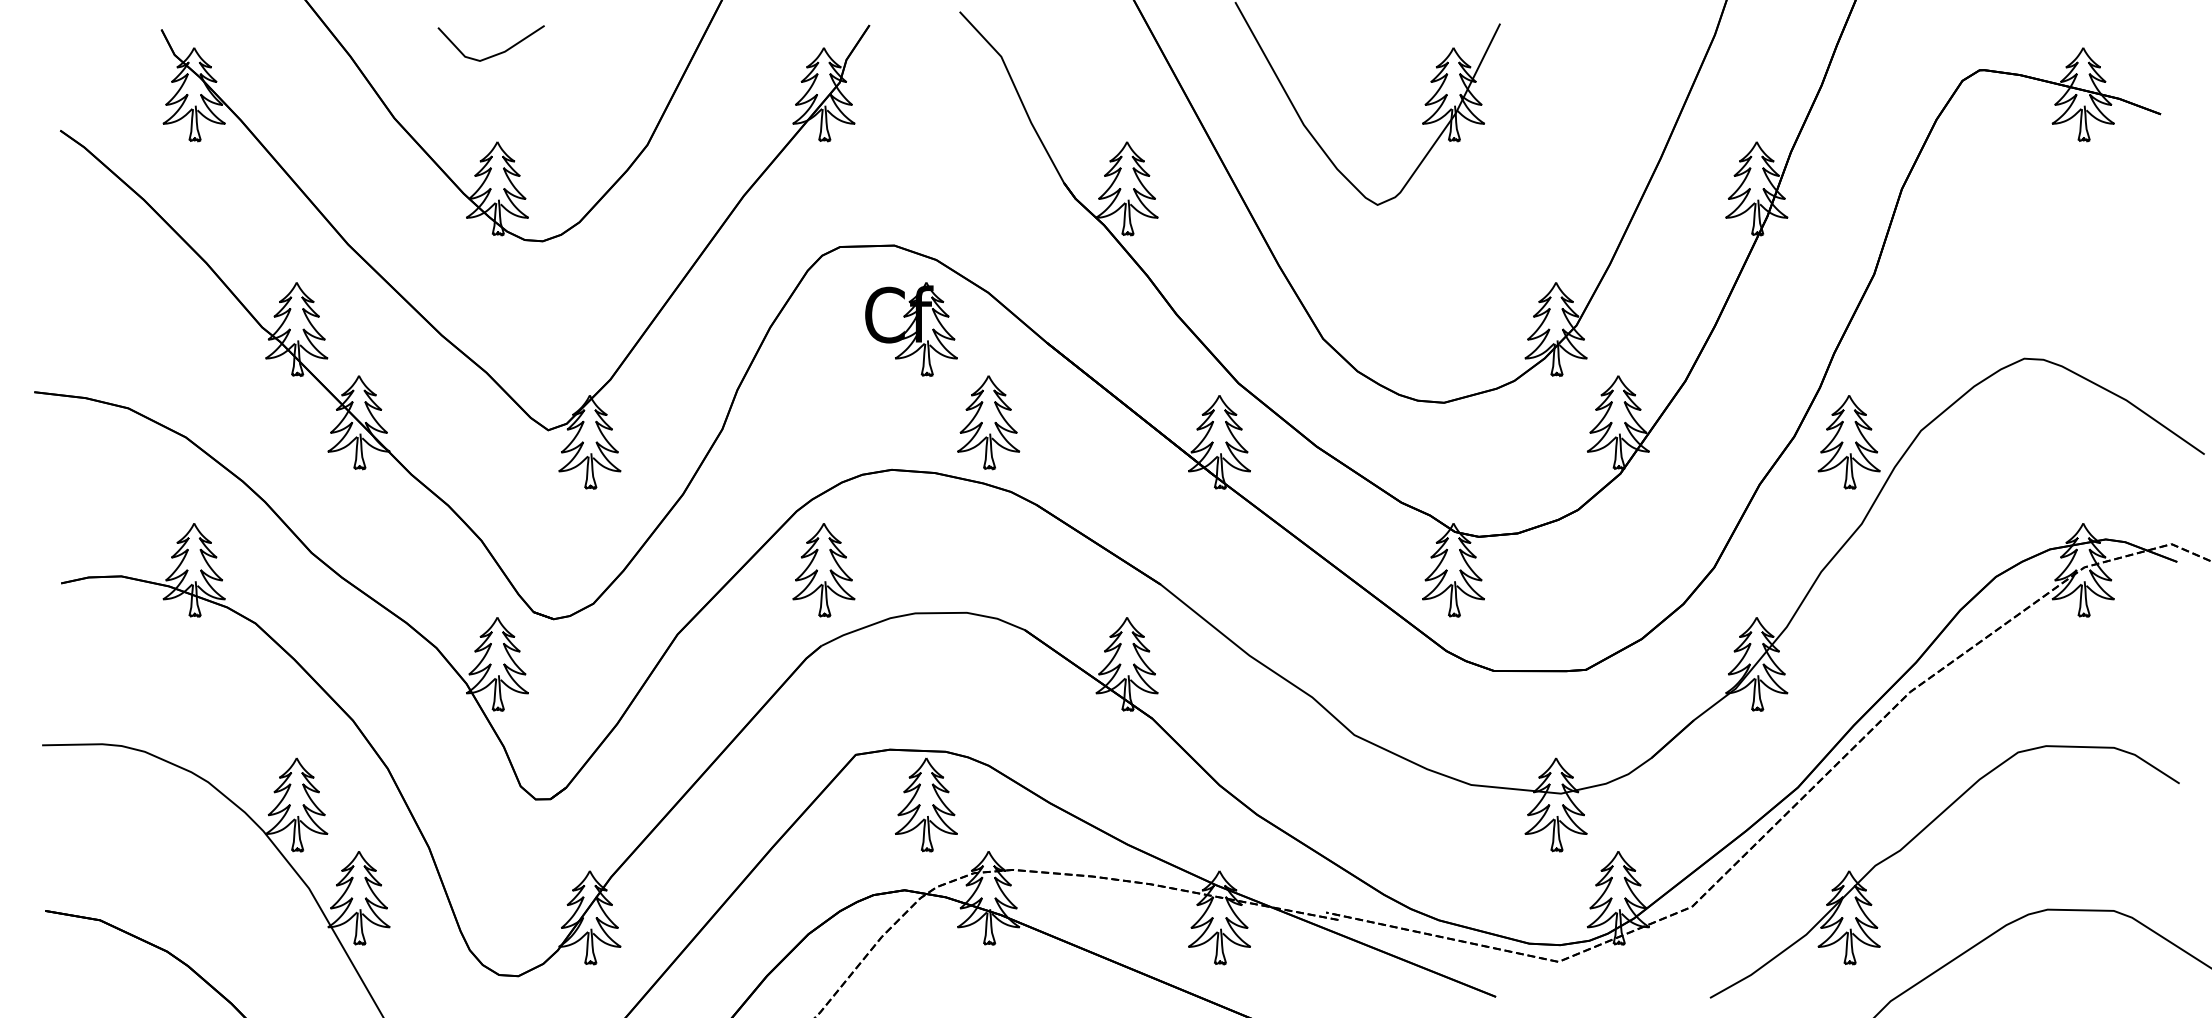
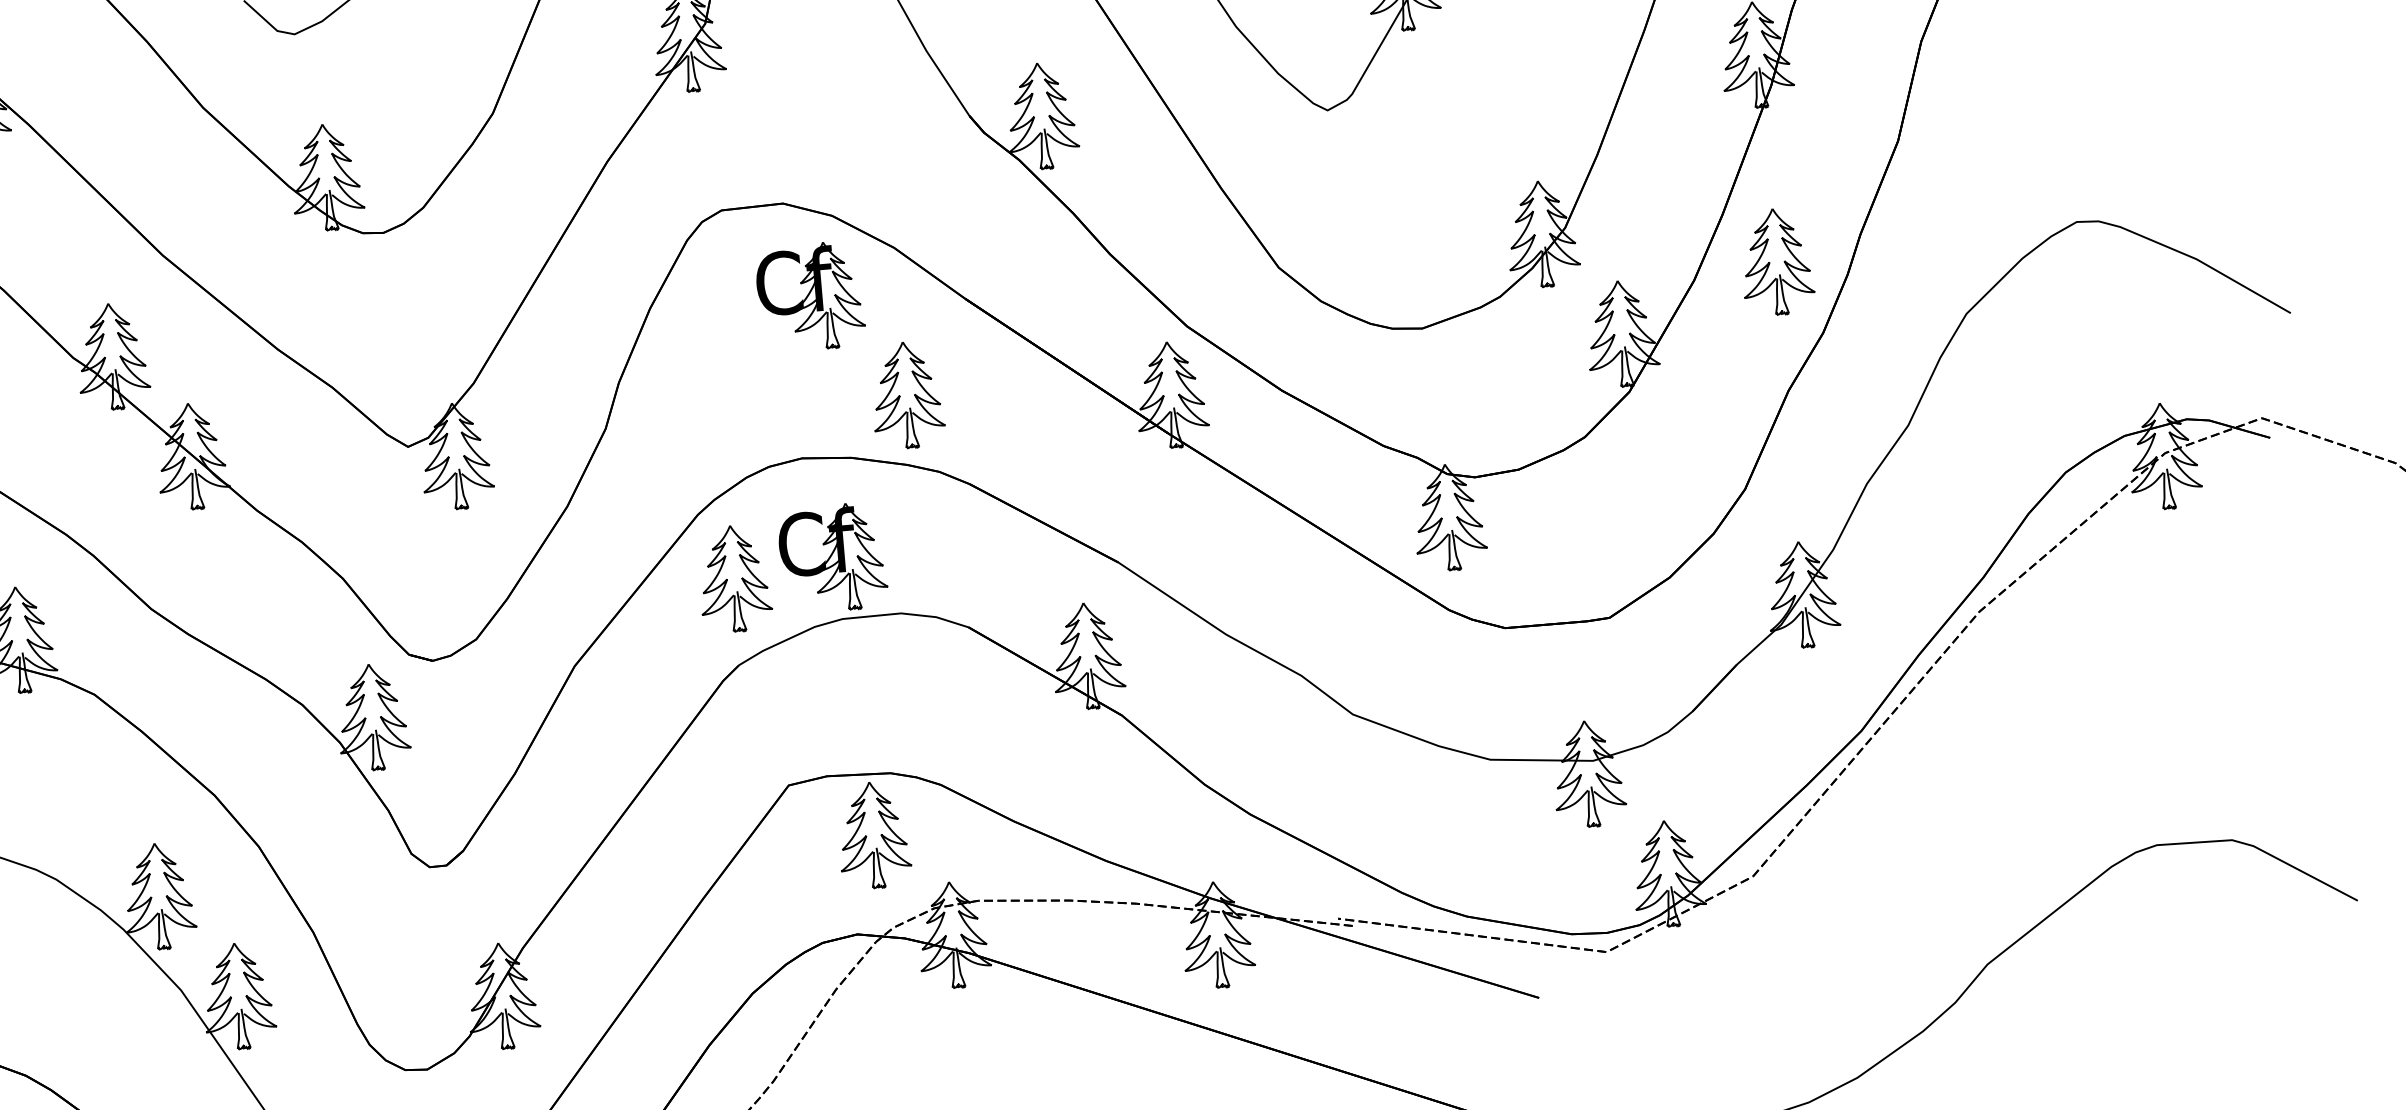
part: (1848, 442) -> (1776, 262), moved
part: (911, 559) -> (832, 558), added
part: (1914, 839) -> (1998, 778), removed

